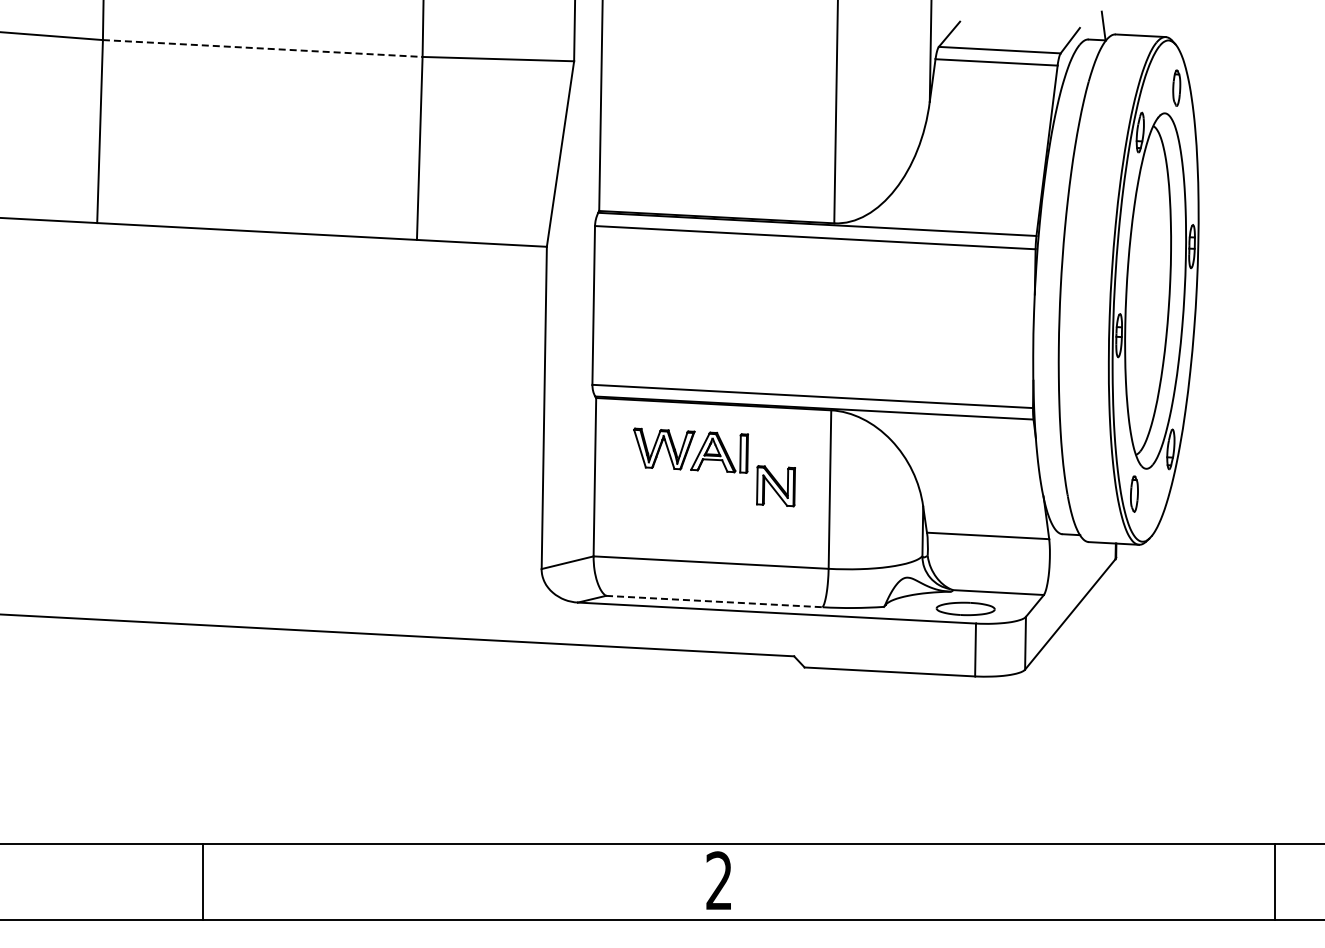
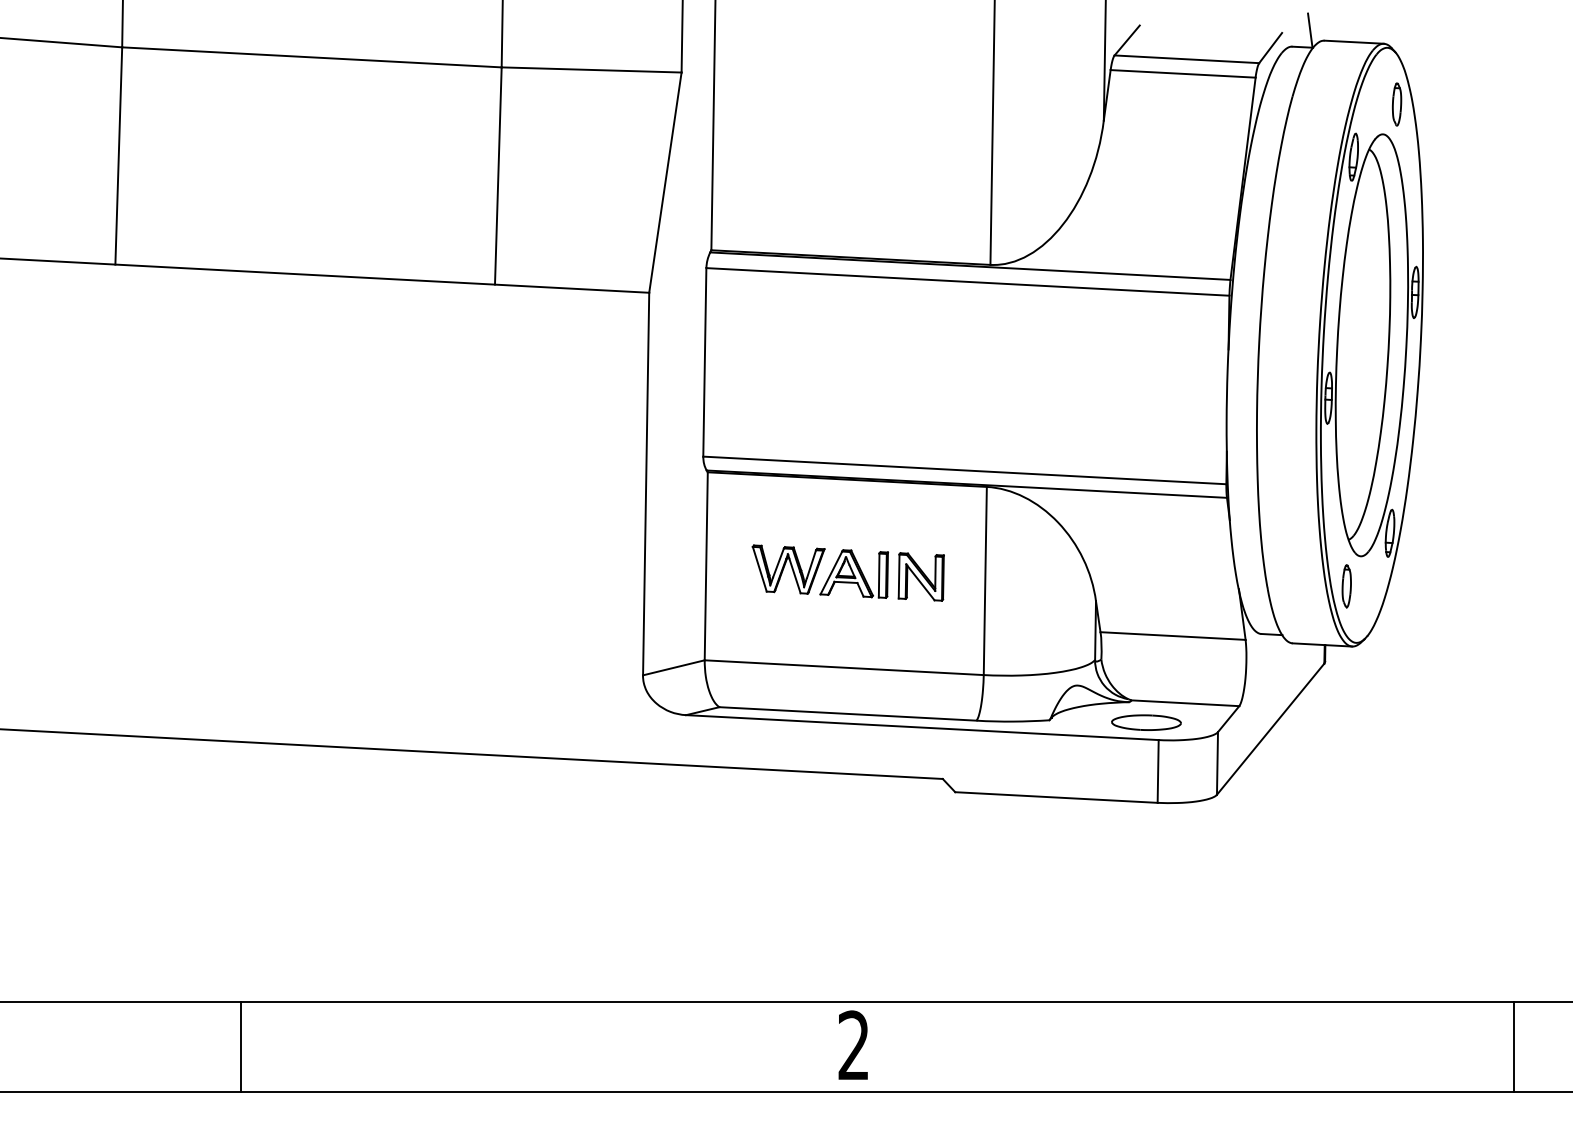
line: (263, 48) -> (312, 57), dashed -> solid
part: (690, 450) -> (819, 571), moved
line: (714, 601) -> (848, 713), dashed -> solid

